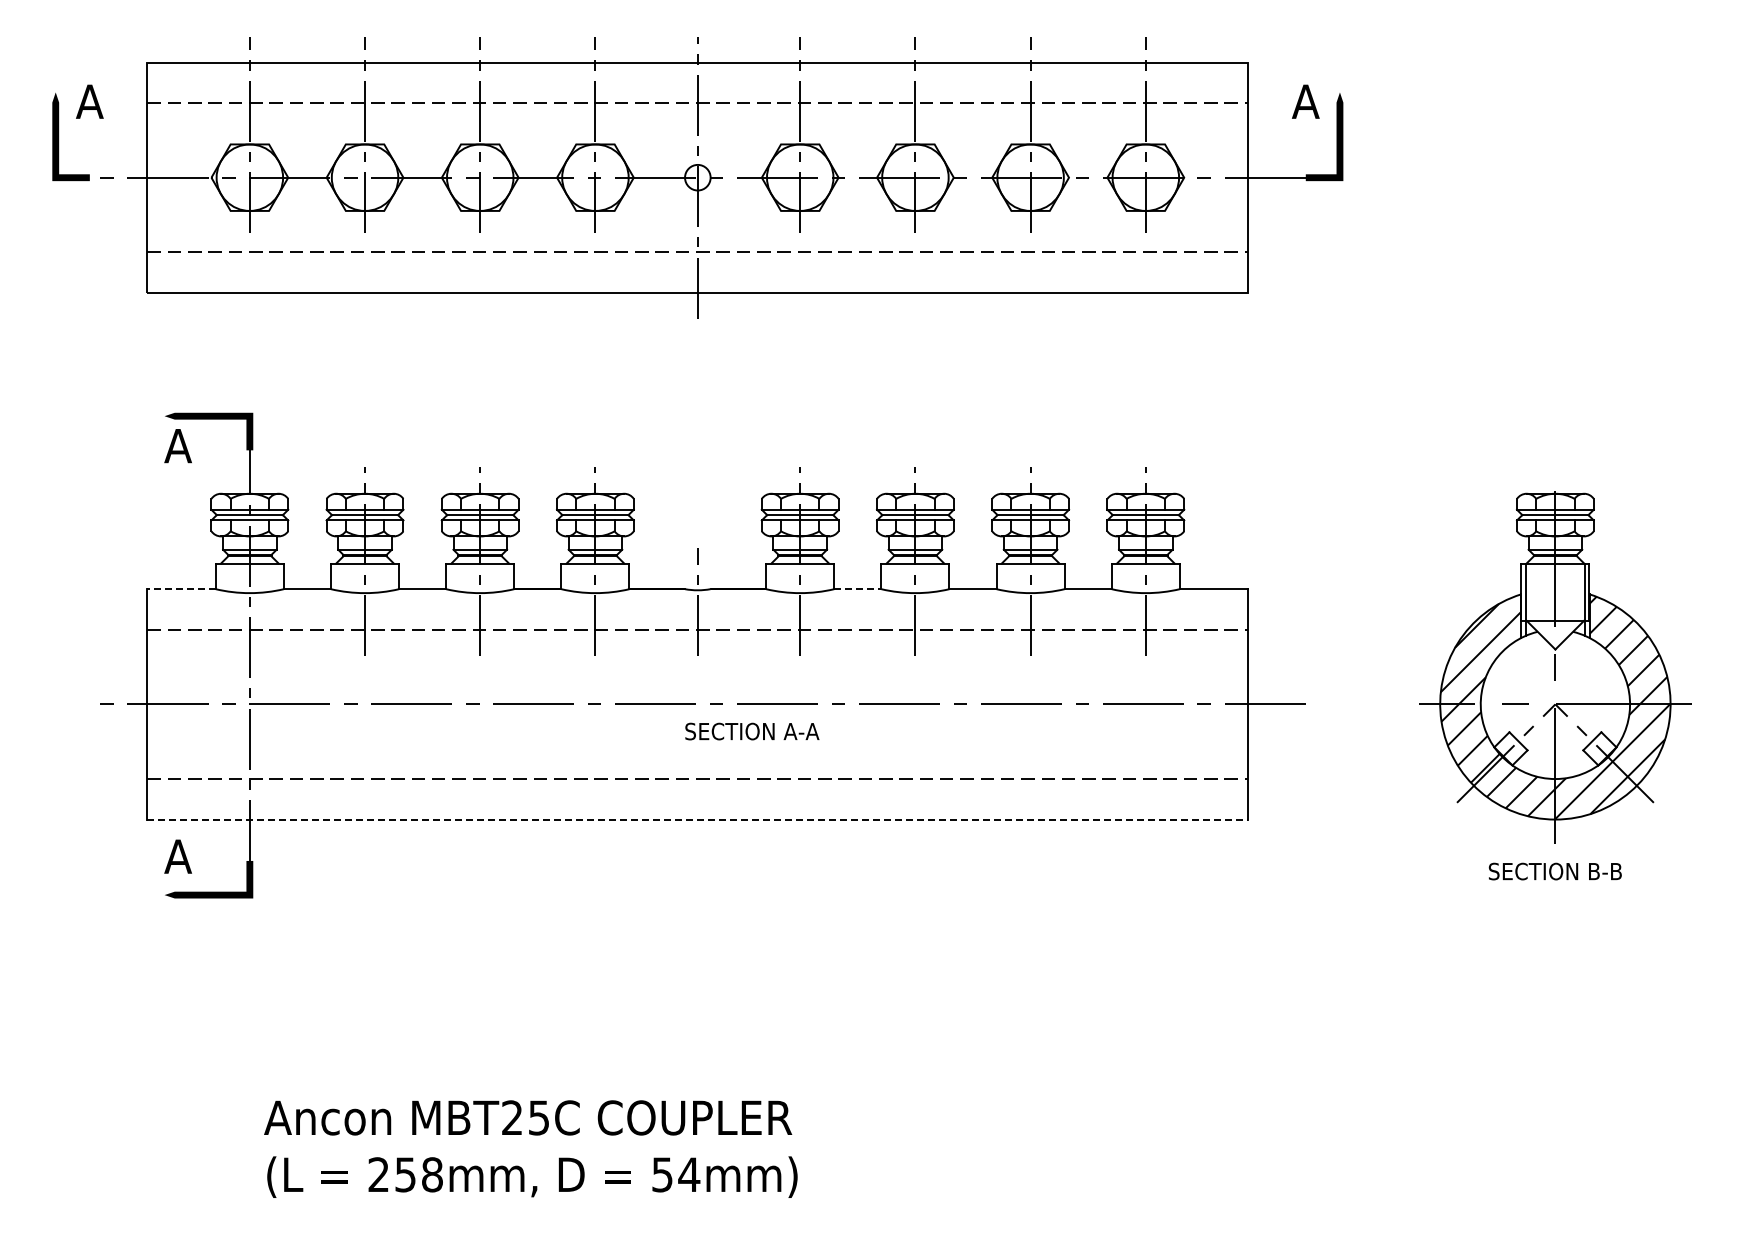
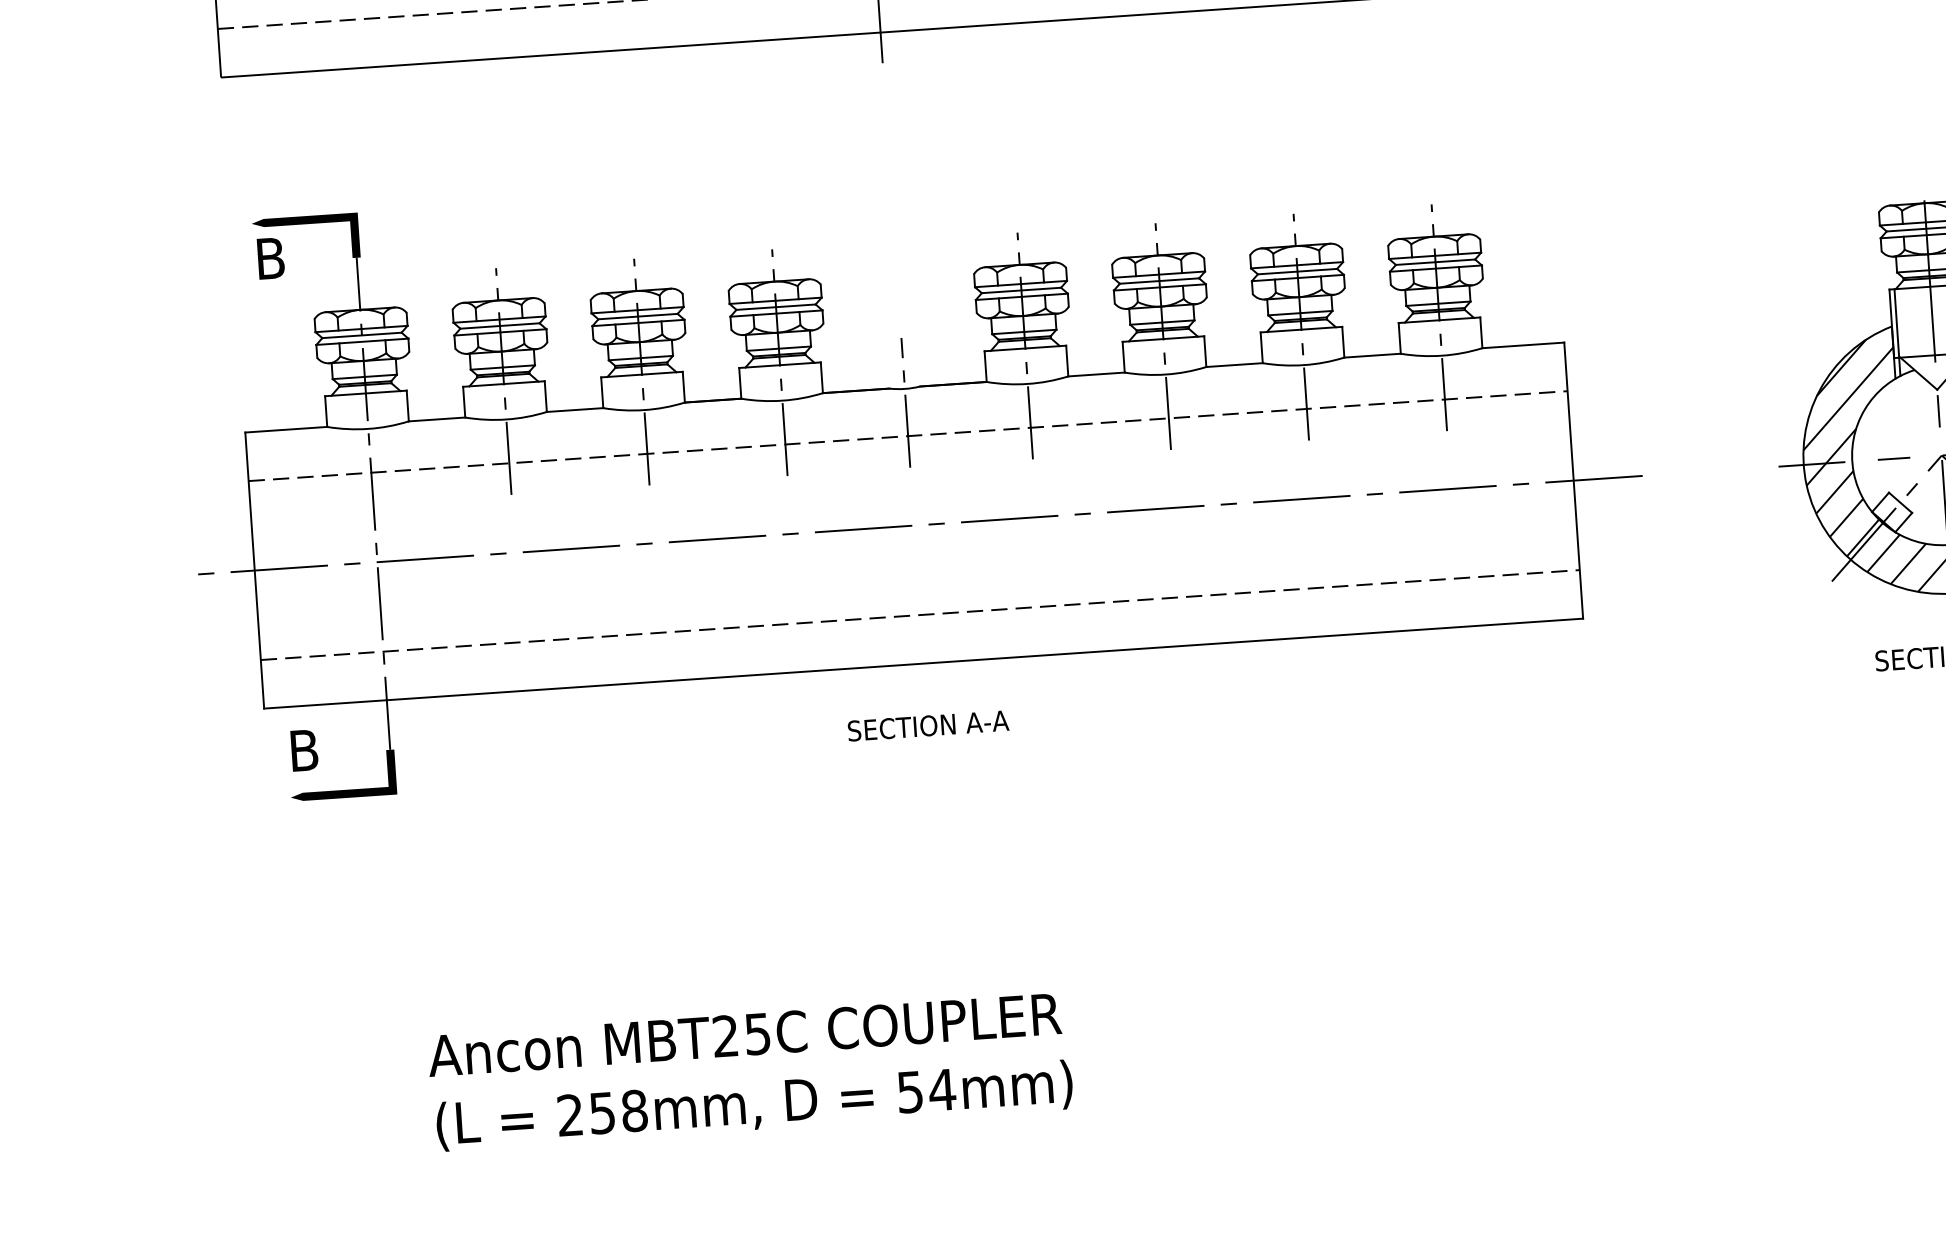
text: (177, 446) -> (269, 259), A -> B
line: (181, 589) -> (286, 430), dashed -> solid
line: (857, 589) -> (1096, 374), dashed -> solid
text: (752, 731) -> (928, 725), moved
line: (698, 819) -> (924, 663), dashed -> solid
text: (178, 856) -> (304, 750), A -> B

